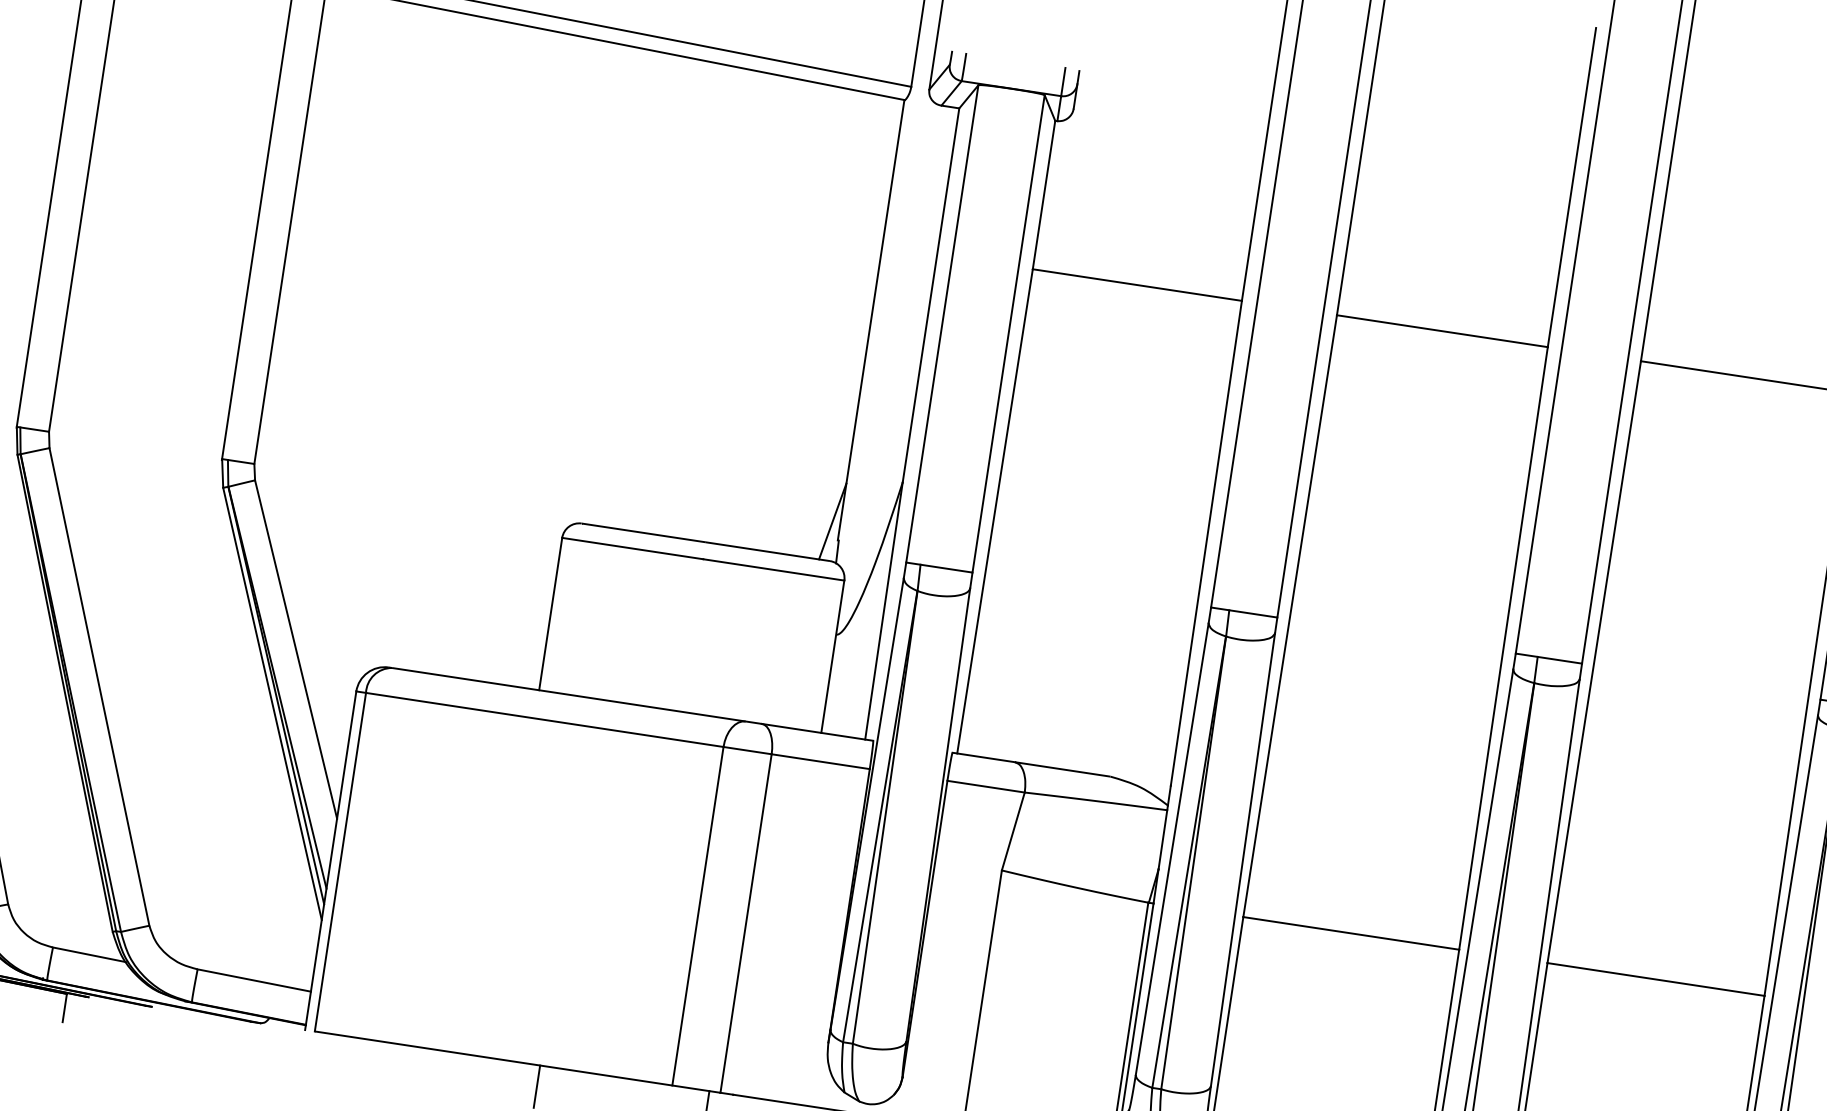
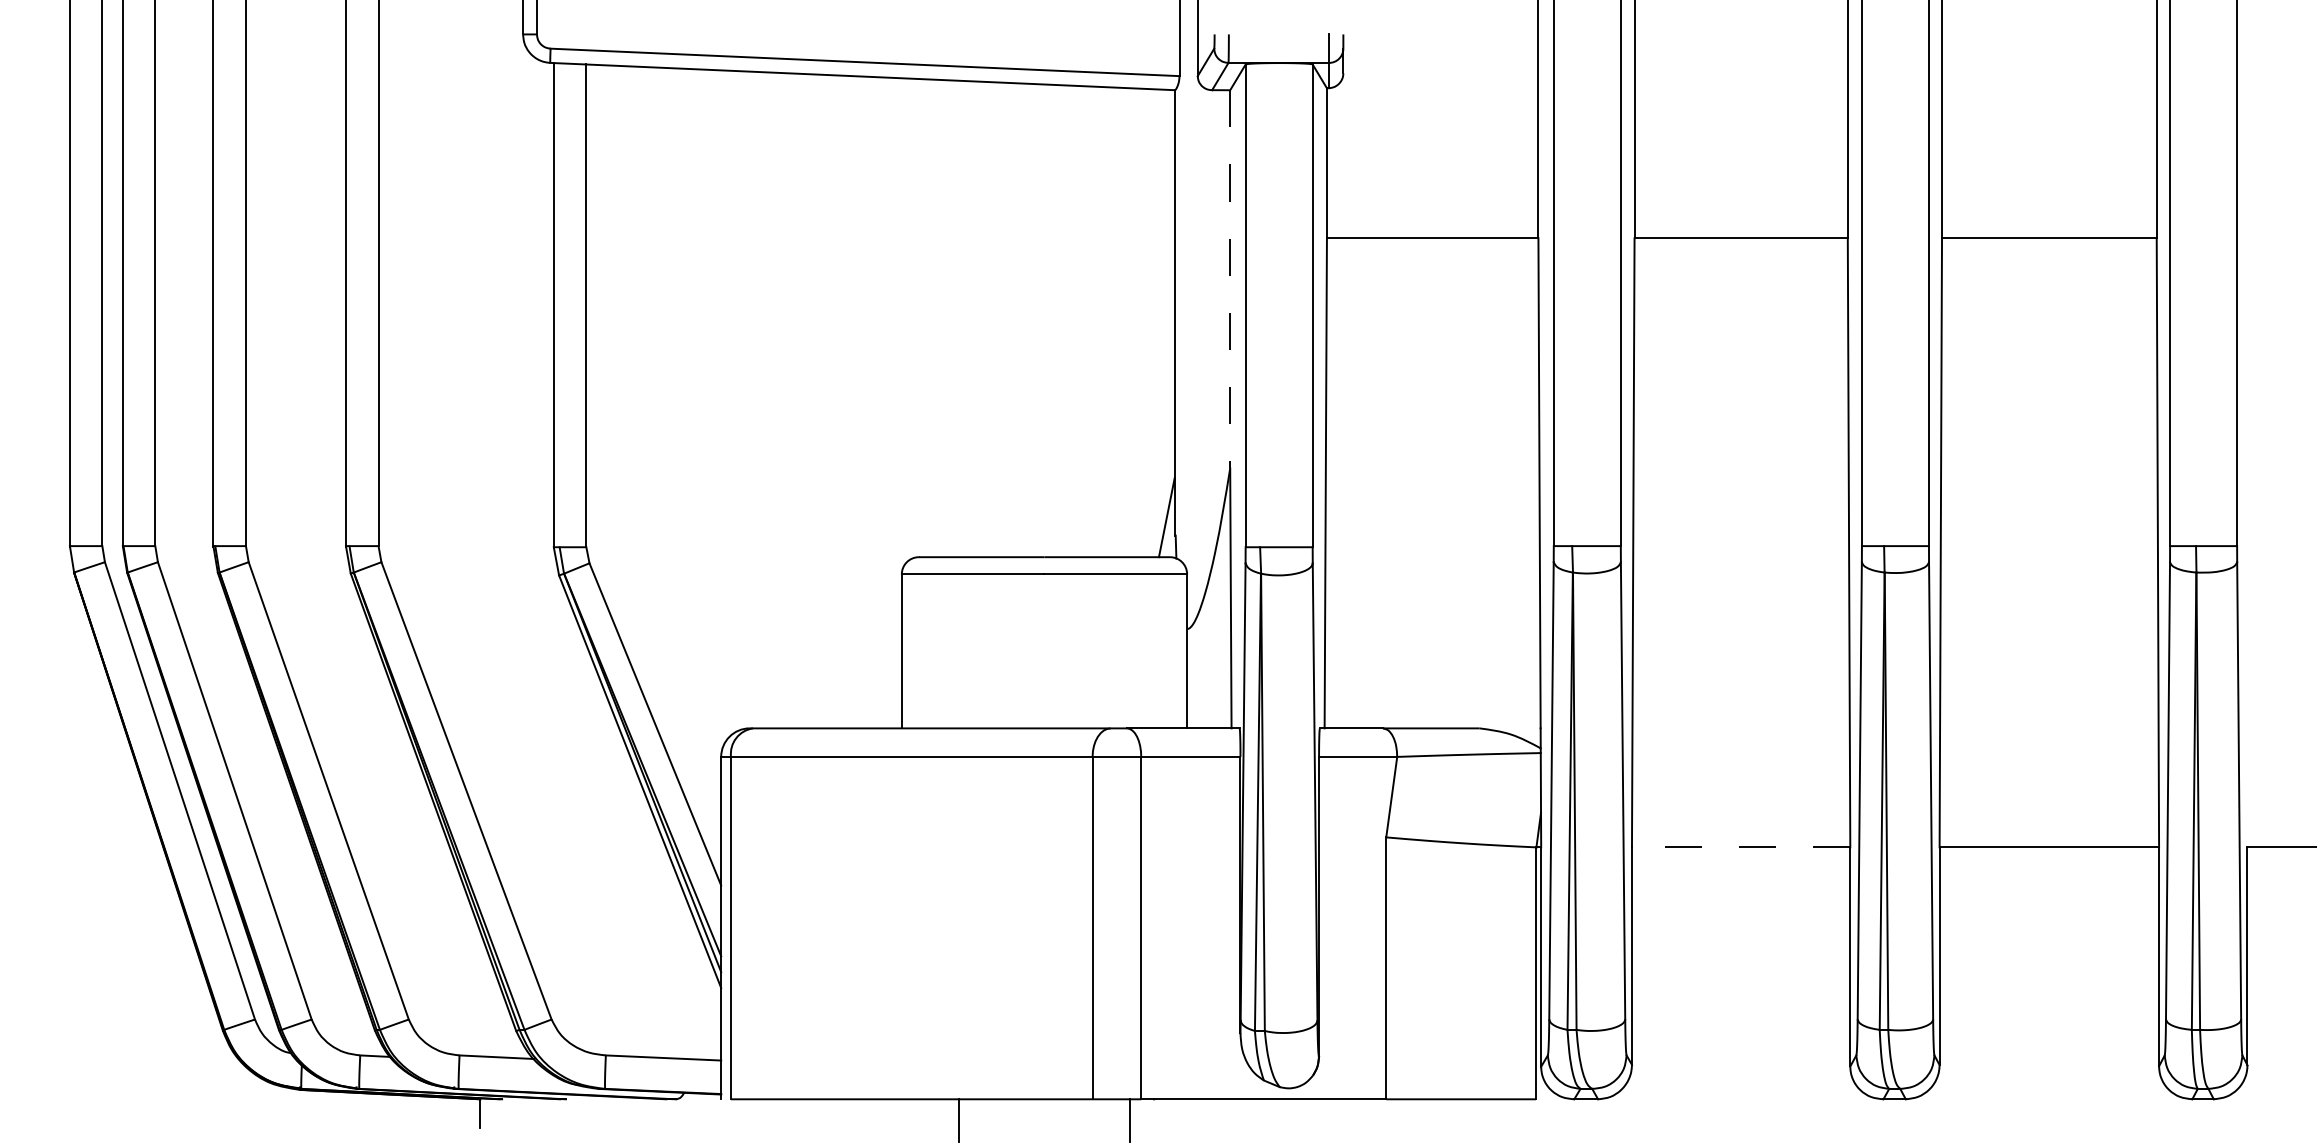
line: (931, 295) -> (1230, 279), solid -> dashed
line: (1350, 933) -> (1740, 847), solid -> dashed

